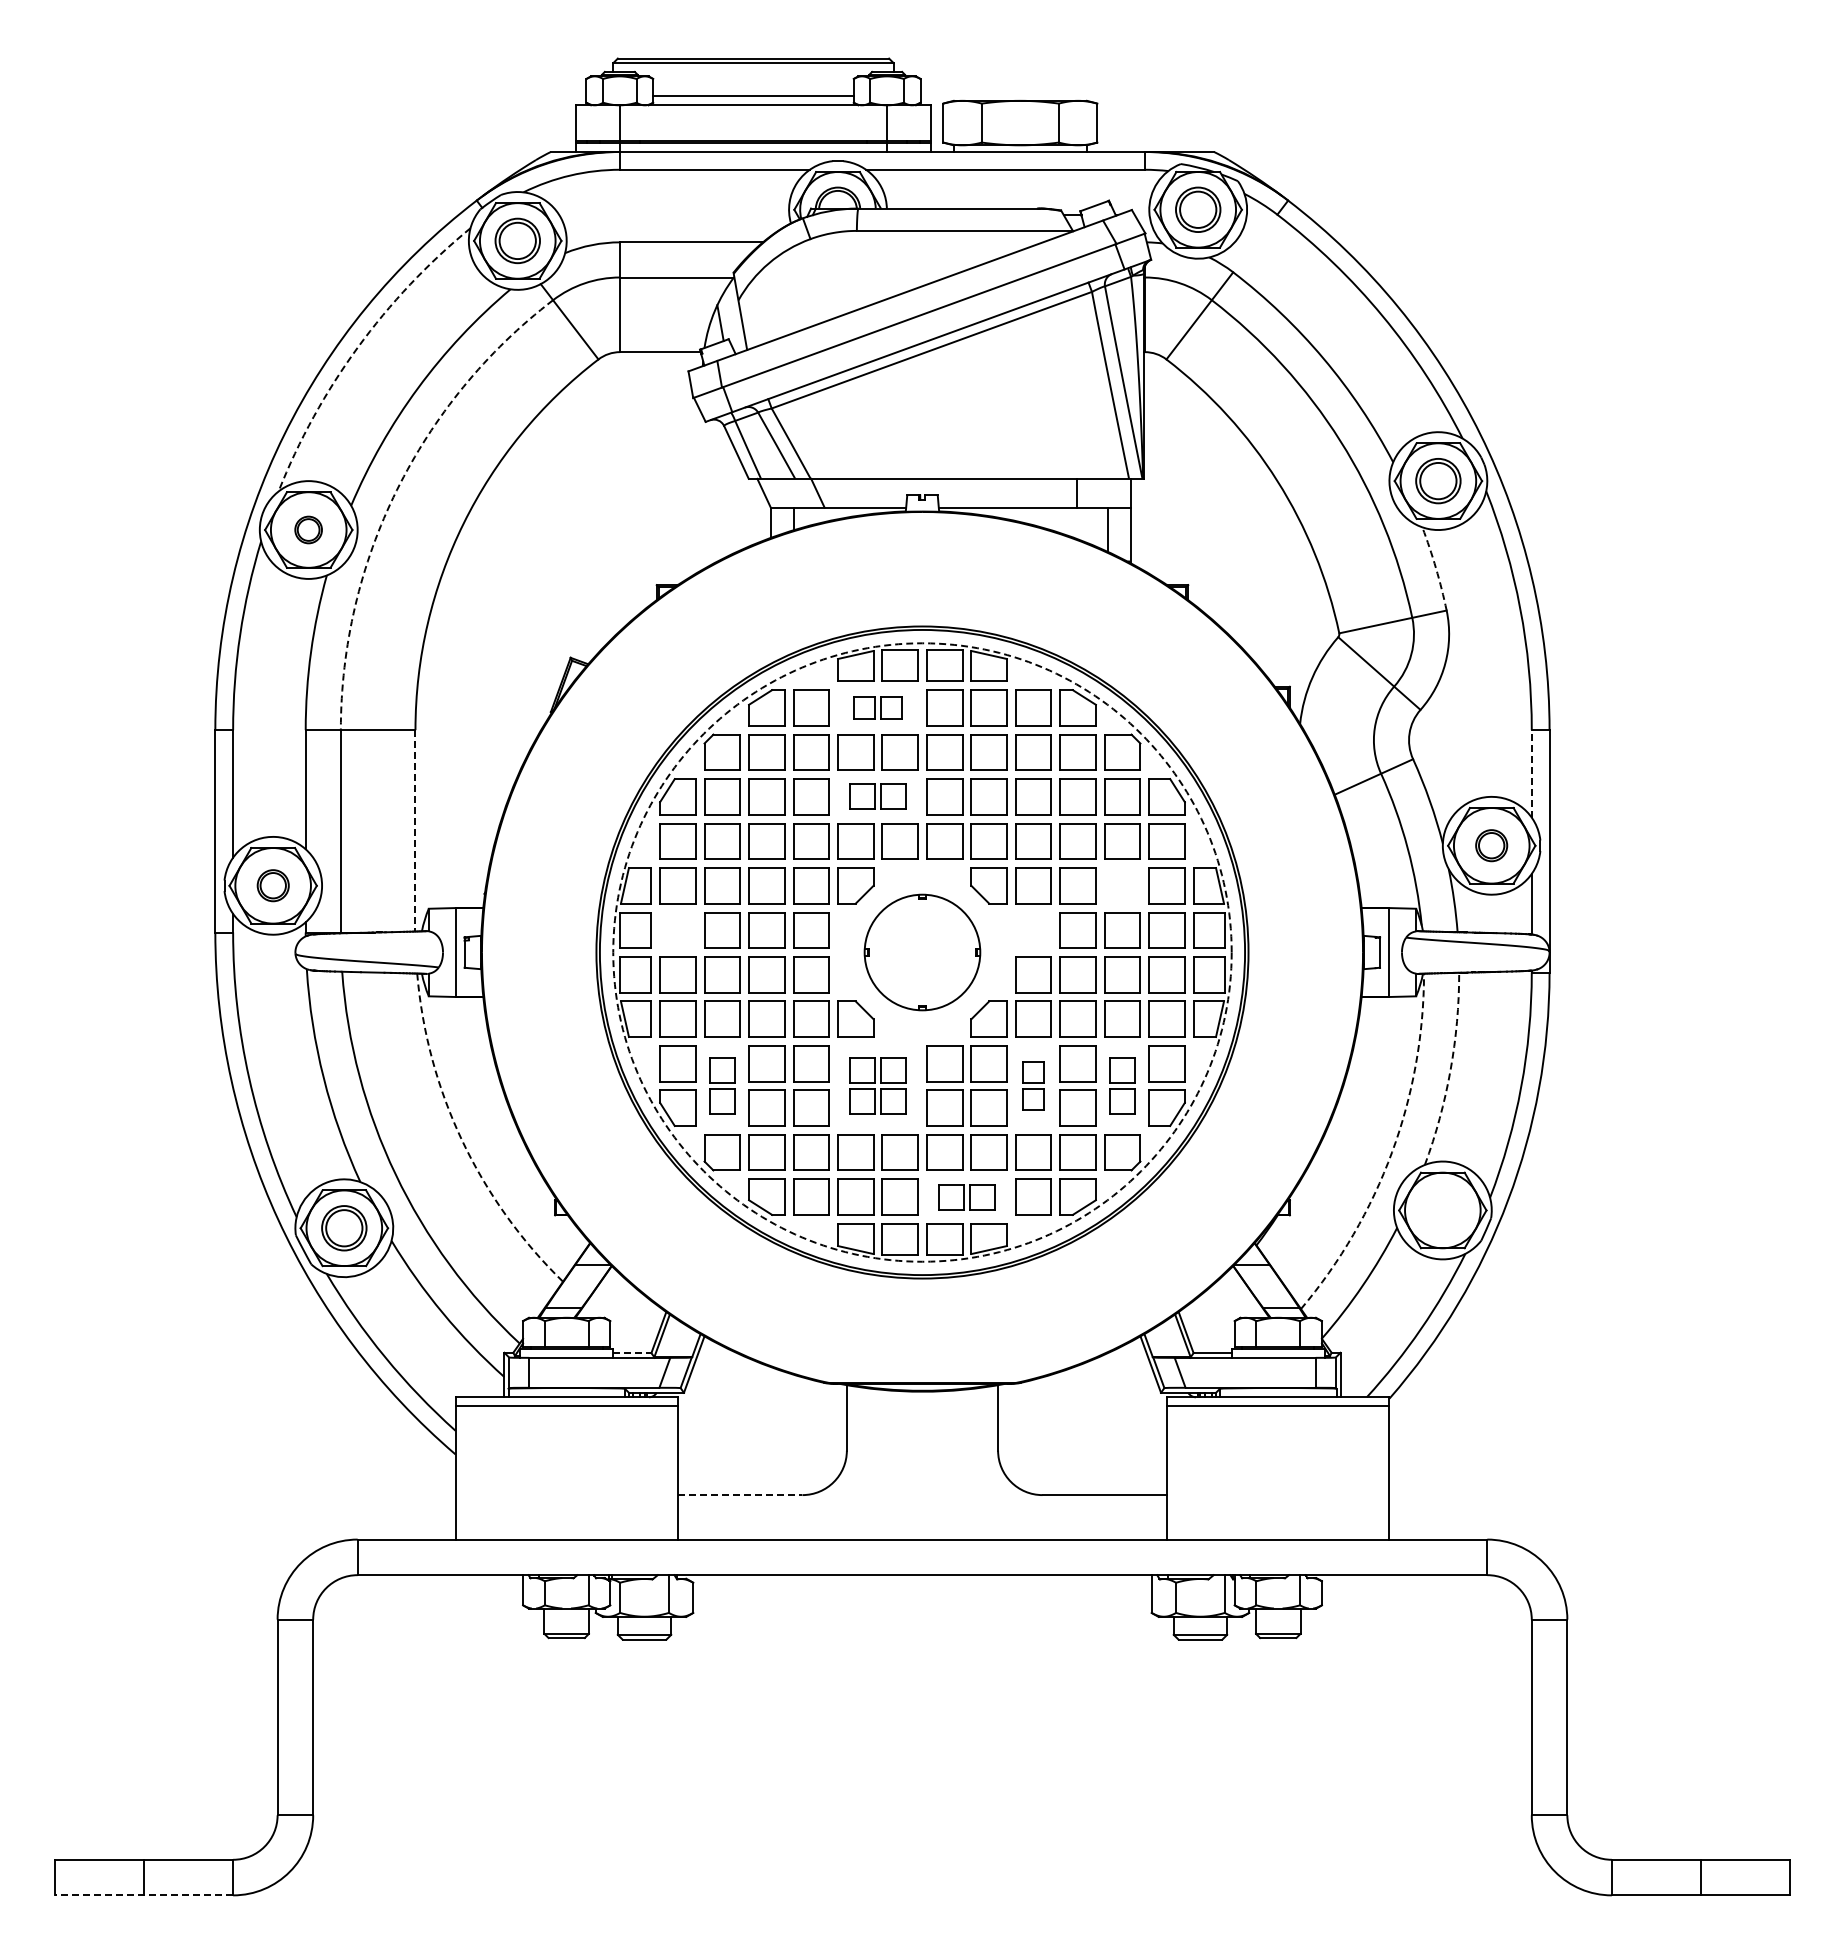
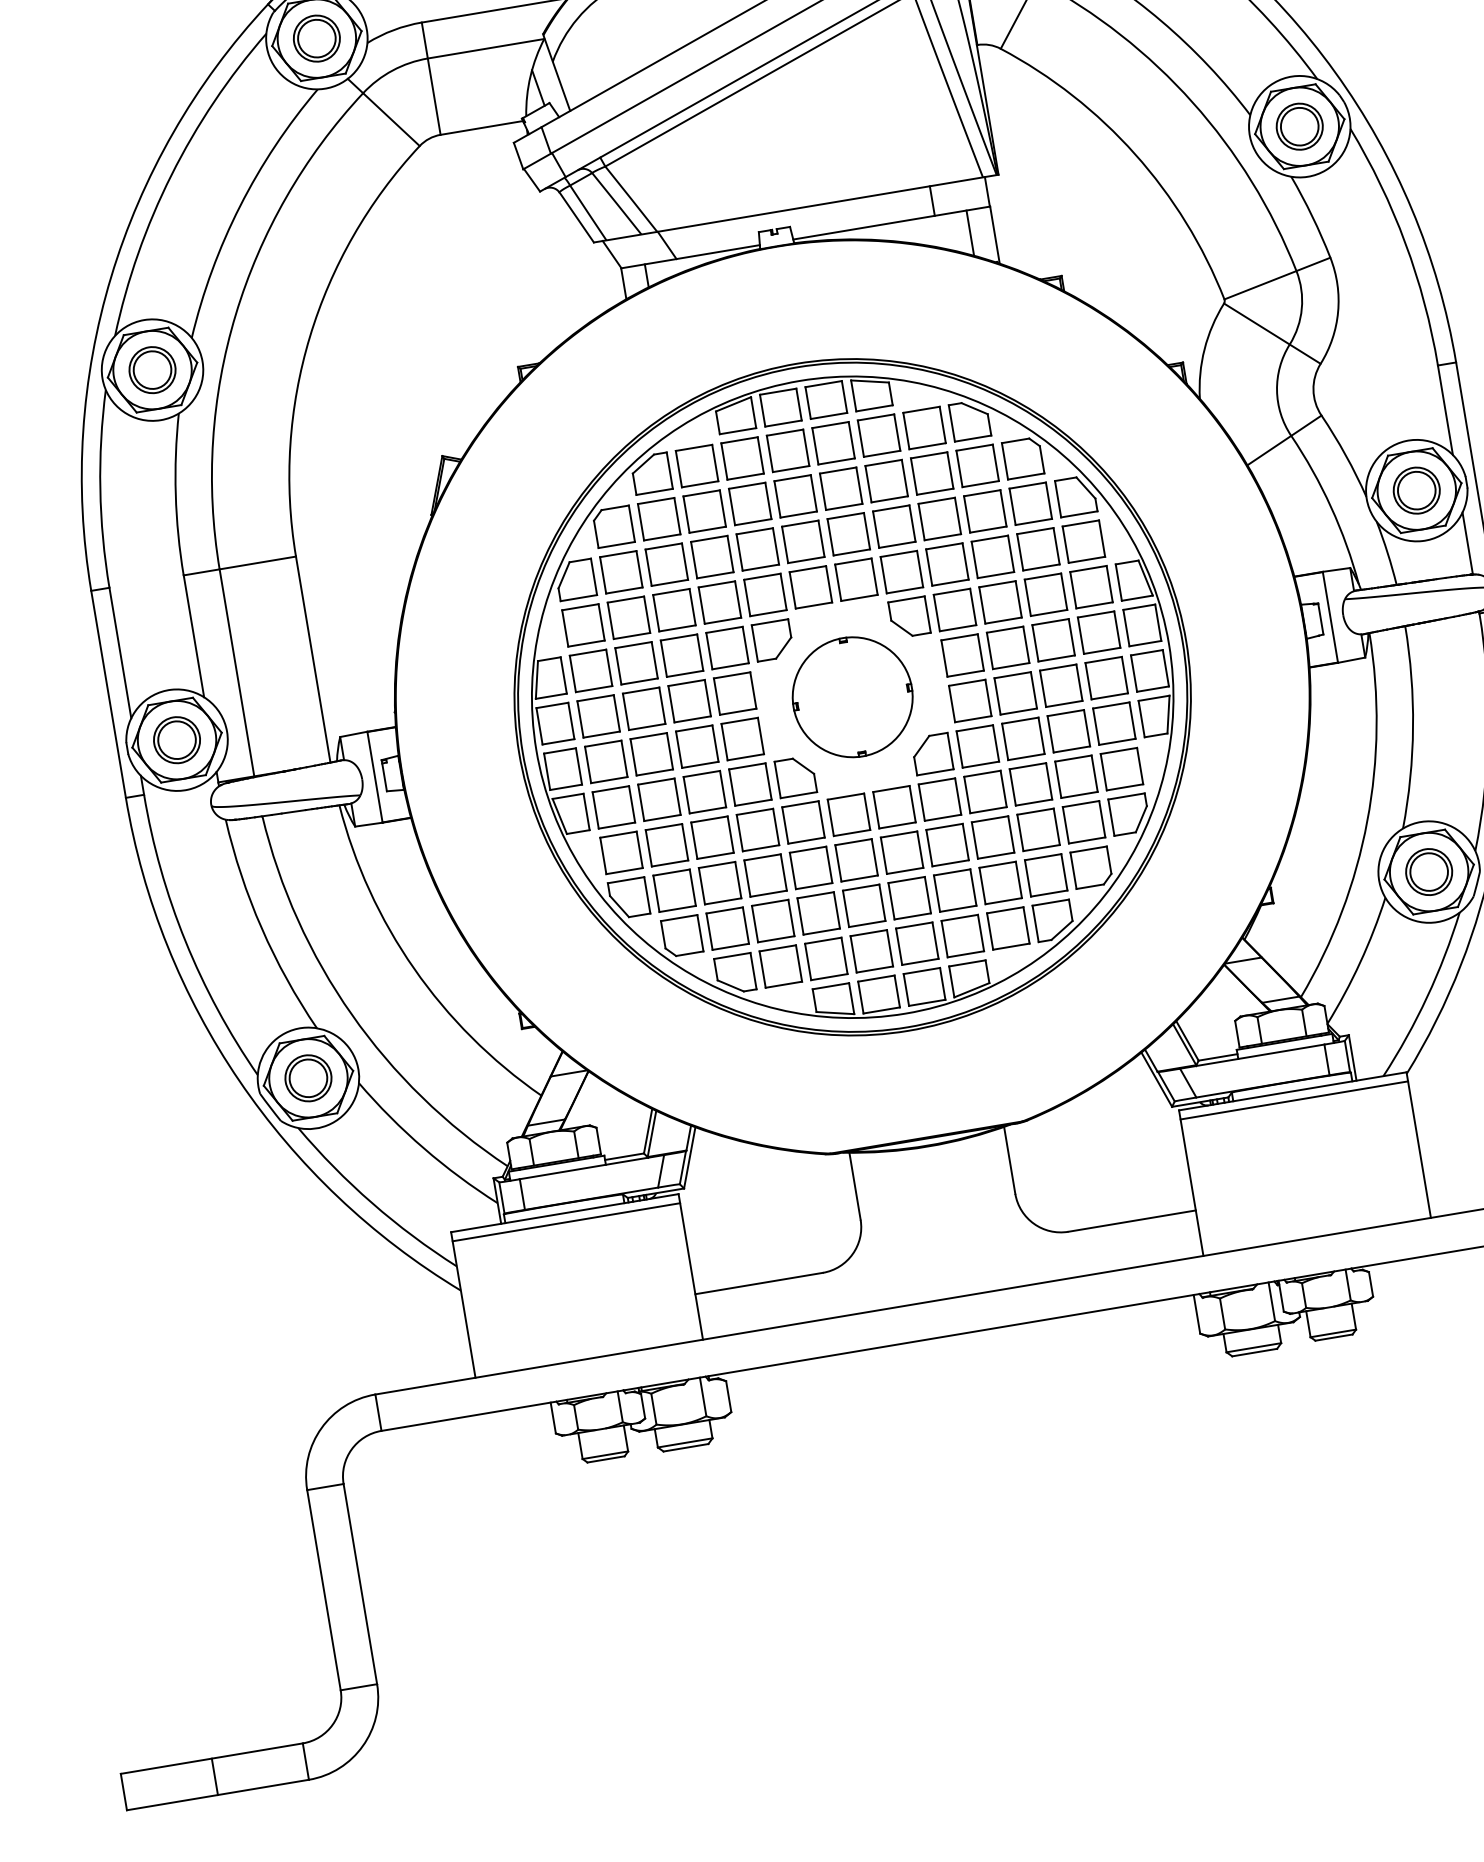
arc: (357, 347) -> (171, 175), dashed -> solid
arc: (396, 490) -> (235, 314), dashed -> solid
part: (308, 529) -> (152, 369), size x1.67
arc: (1436, 568) -> (1312, 216), dashed -> solid
part: (877, 707) -> (764, 454), size x1.67
line: (1531, 773) -> (1445, 409), dashed -> solid
part: (877, 796) -> (779, 545), size x1.43
line: (415, 830) -> (313, 659), dashed -> solid
part: (1491, 845) -> (1416, 490), size x1.43
part: (273, 885) -> (177, 739), size x1.43
part: (1122, 885) -> (1045, 594), added
part: (677, 930) -> (598, 716), added
part: (1033, 930) -> (962, 655), added
circle: (922, 952) -> (852, 697), dashed -> solid
arc: (1450, 1070) -> (1413, 727), dashed -> solid
part: (722, 1085) -> (670, 867), size x1.43
part: (877, 1085) -> (829, 841), size x1.43
part: (1033, 1085) -> (989, 814), size x1.67
part: (1122, 1085) -> (1080, 799), size x1.43
arc: (462, 1140) -> (414, 968), dashed -> solid
arc: (1392, 1152) -> (1367, 821), dashed -> solid
part: (966, 1196) -> (939, 939), size x1.43
part: (1442, 1210) -> (1428, 872), added
line: (632, 1353) -> (624, 1157), dashed -> solid
line: (740, 1495) -> (759, 1283), dashed -> solid
line: (144, 1895) -> (218, 1795), dashed -> solid

